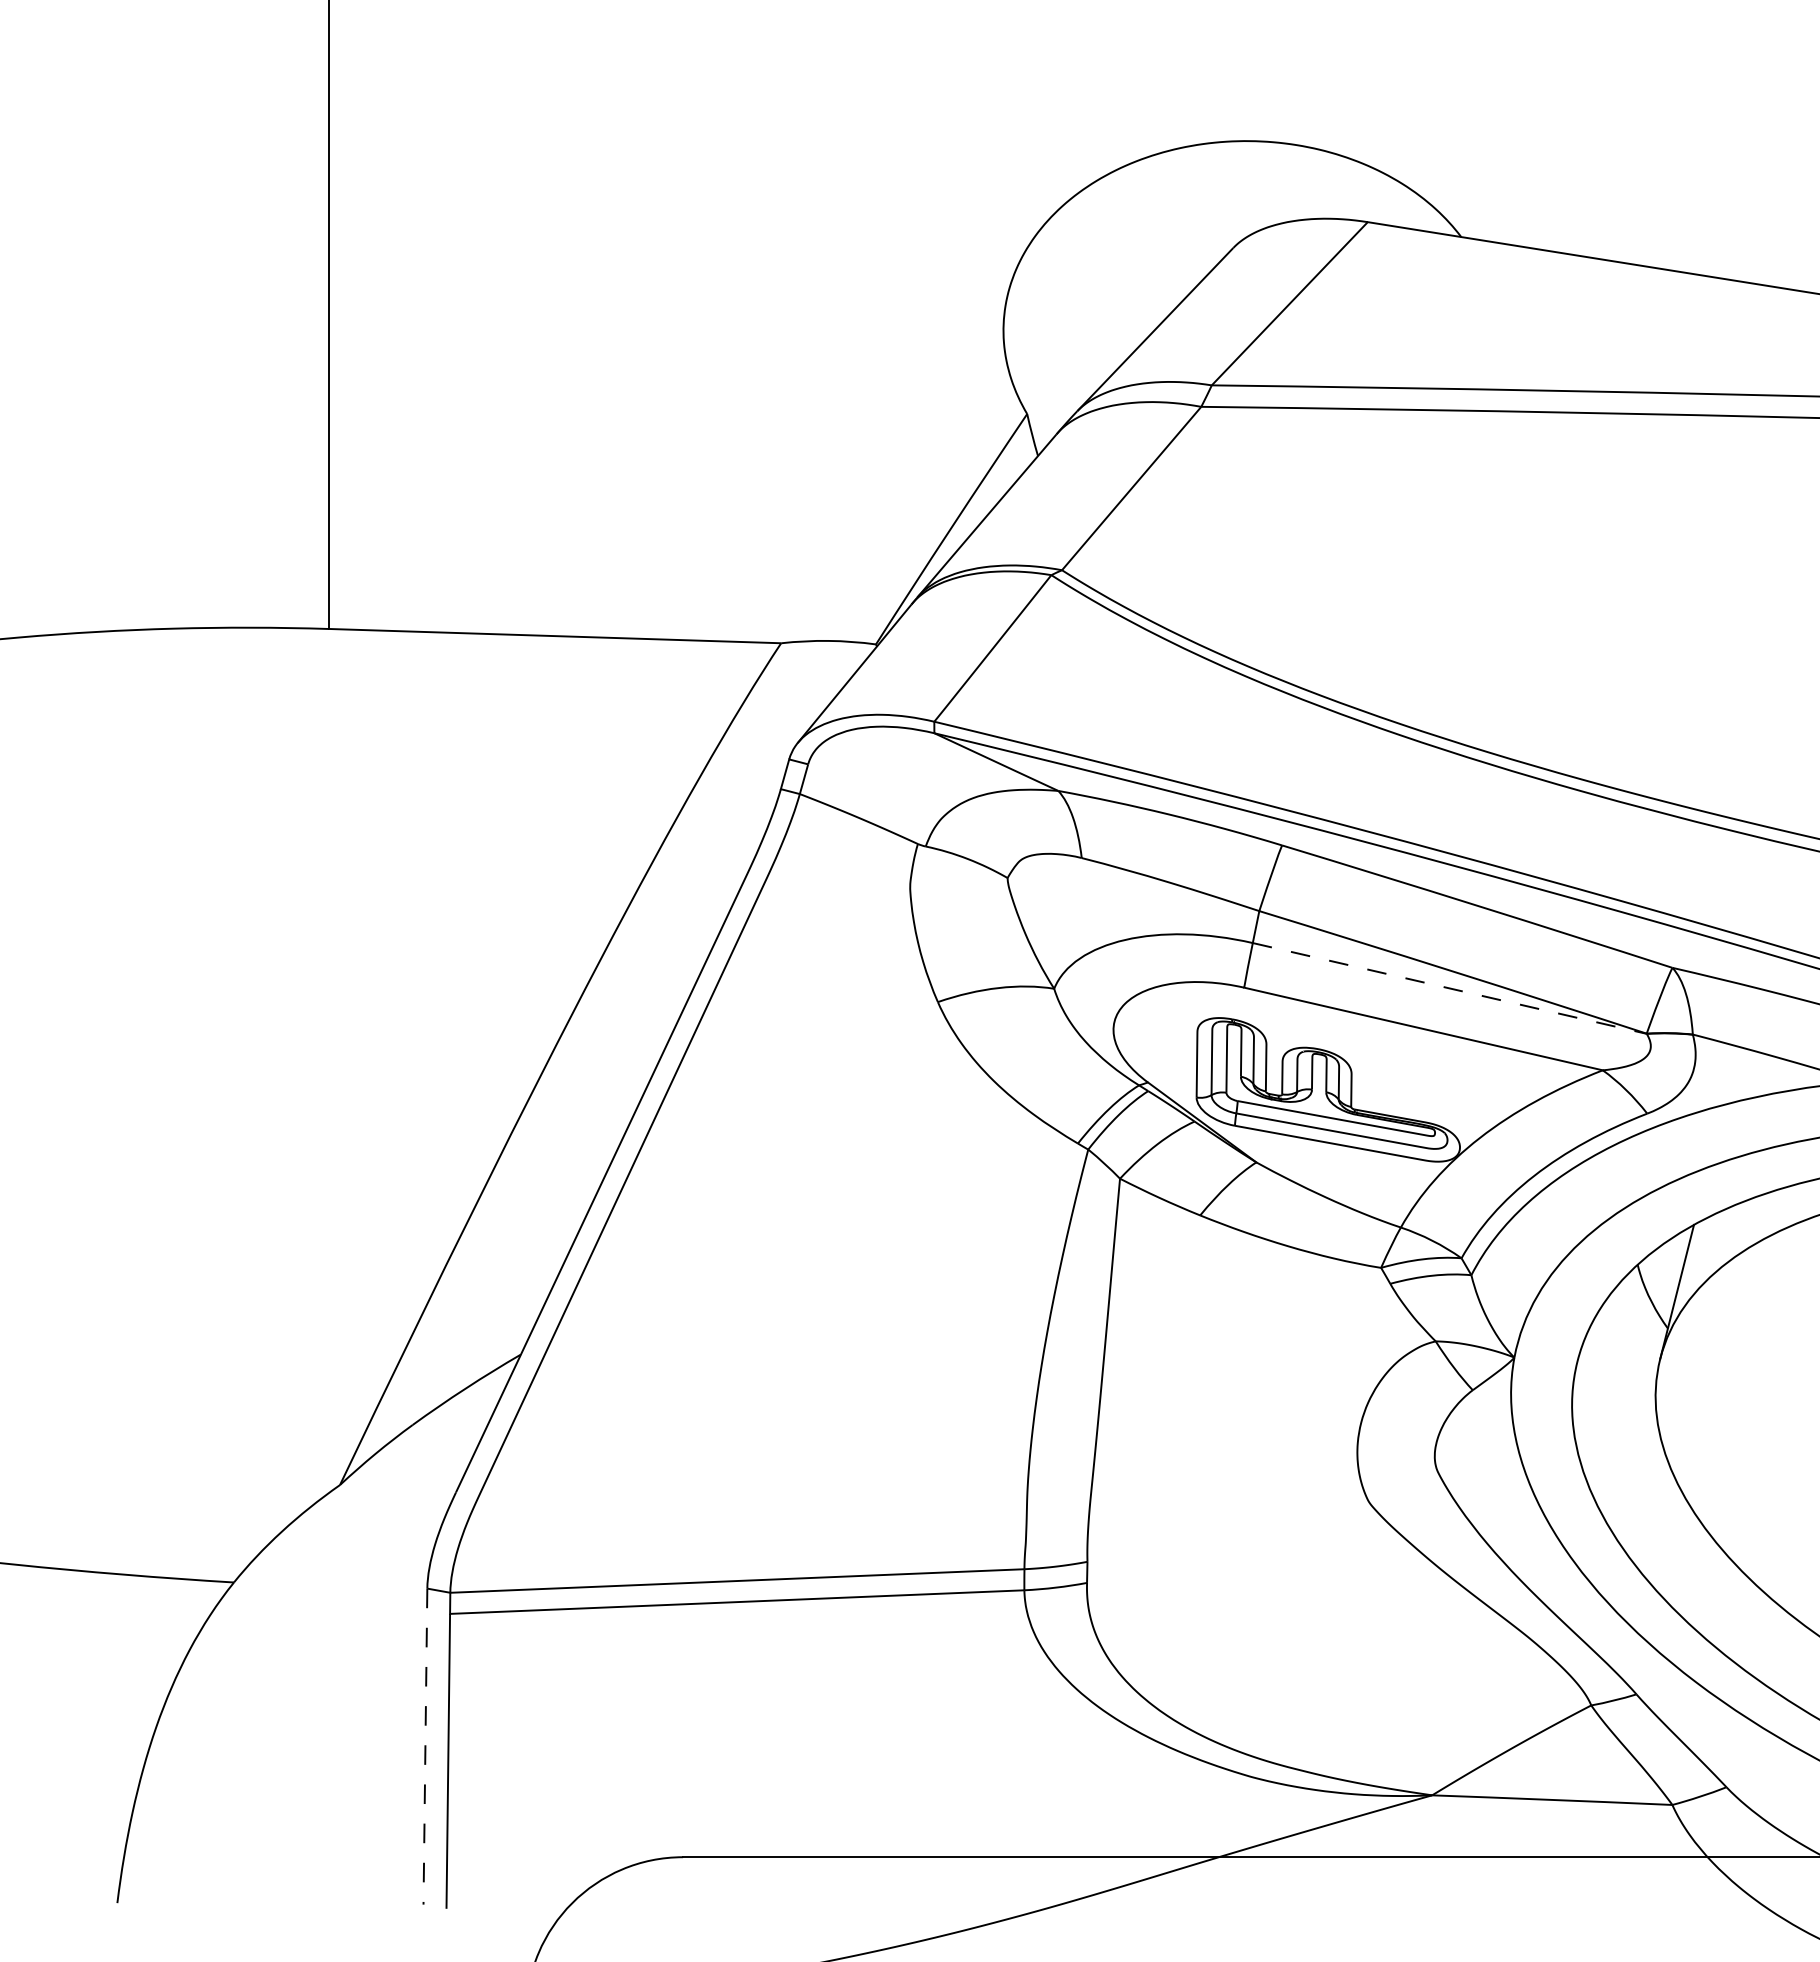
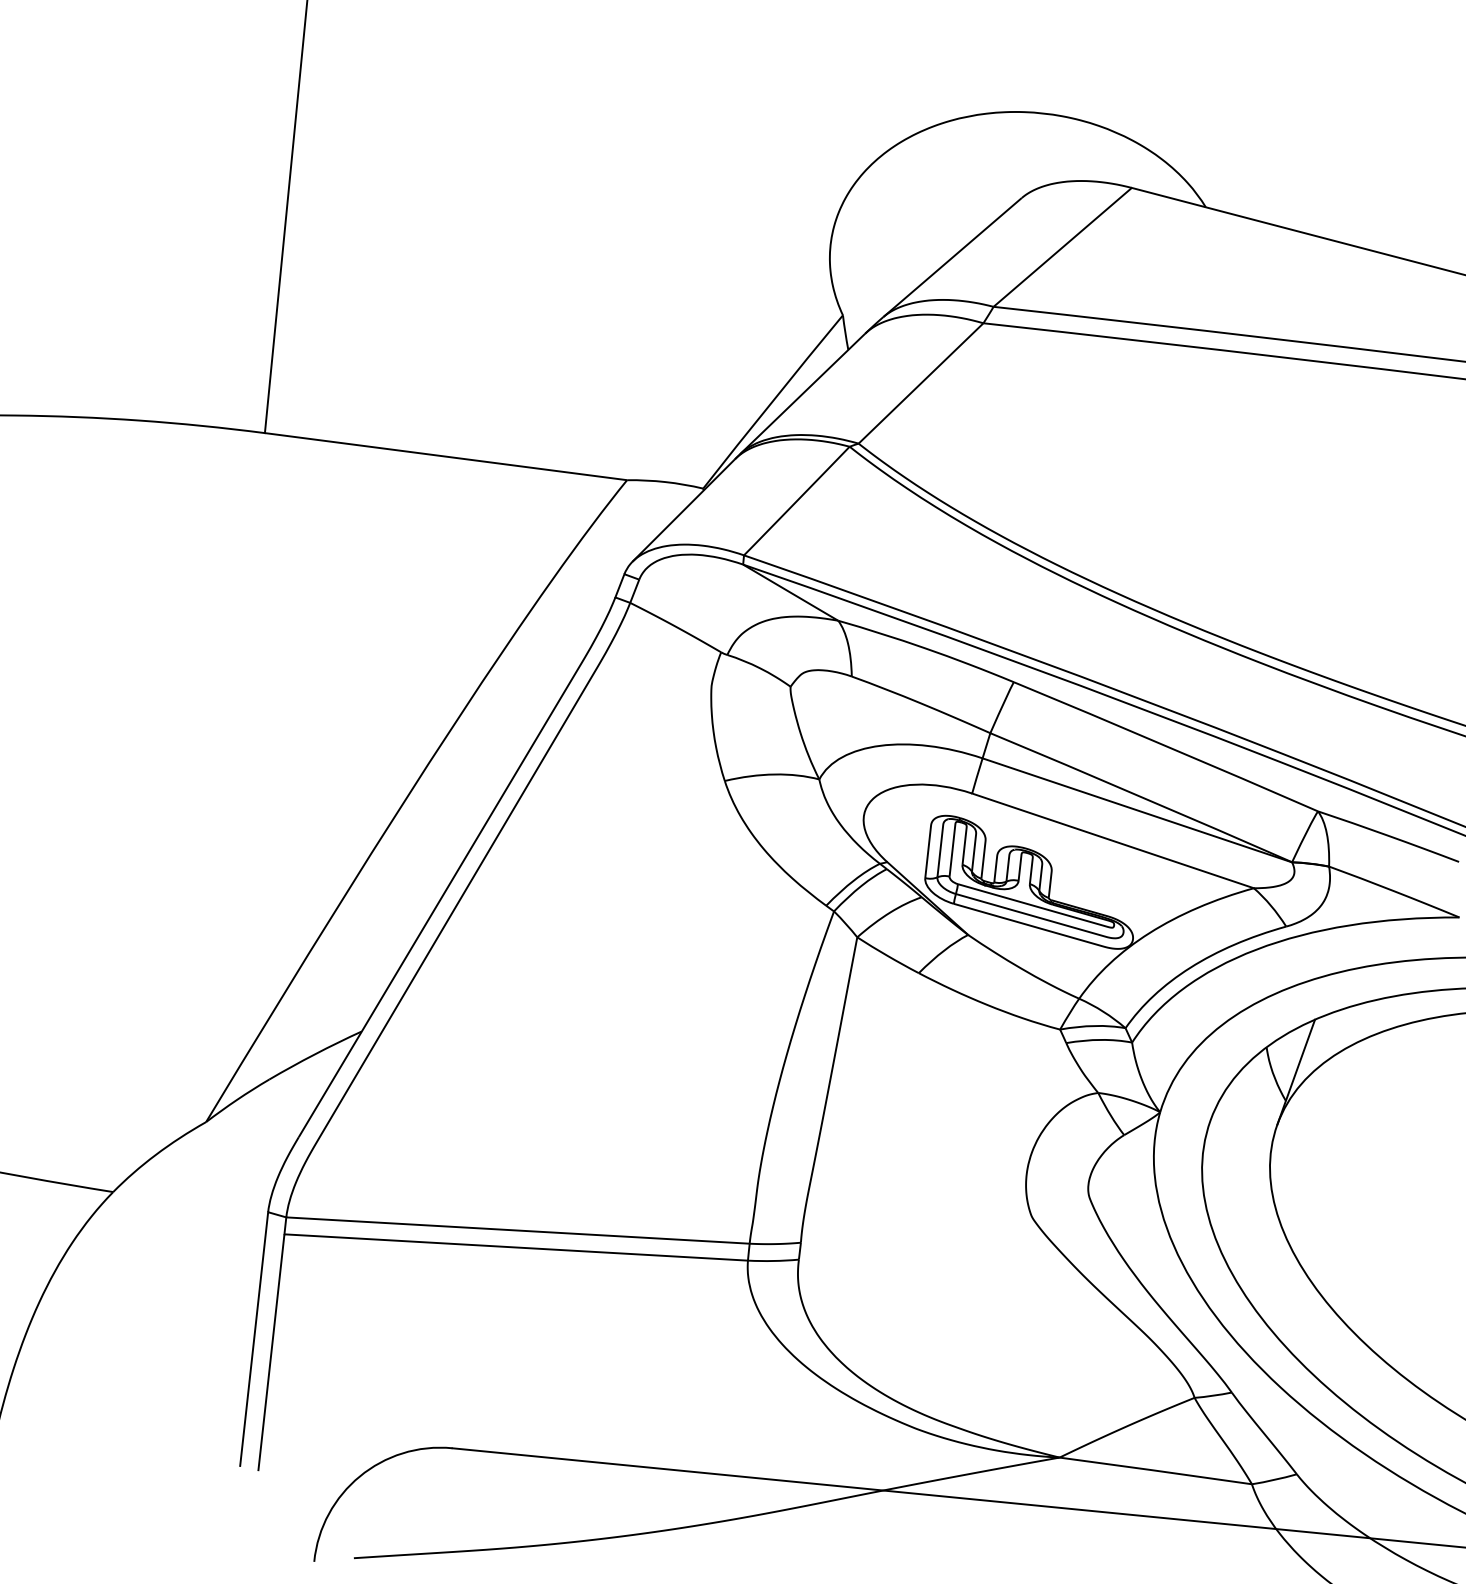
line: (1450, 988) -> (1137, 810), dashed -> solid
line: (425, 1747) -> (254, 1339), dashed -> solid

